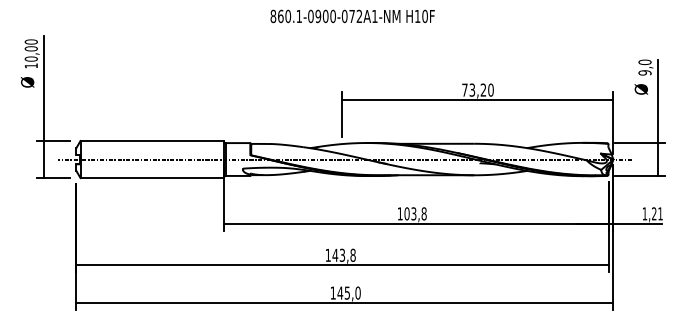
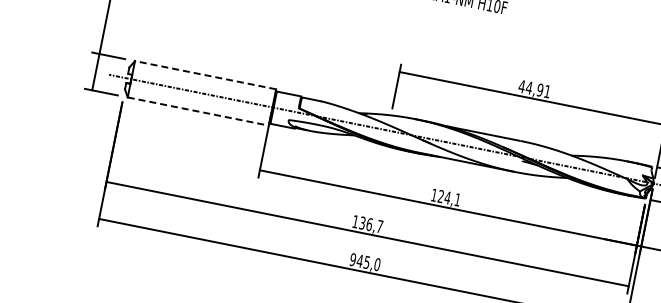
text: (477, 89) -> (534, 88), 73,20 -> 44,91
line: (152, 141) -> (205, 75), solid -> dashed
line: (152, 178) -> (198, 111), solid -> dashed
text: (415, 213) -> (449, 197), 103,8 -> 124,1
text: (343, 254) -> (370, 223), 143,8 -> 136,7
text: (332, 292) -> (352, 259), 145,0 -> 945,0

